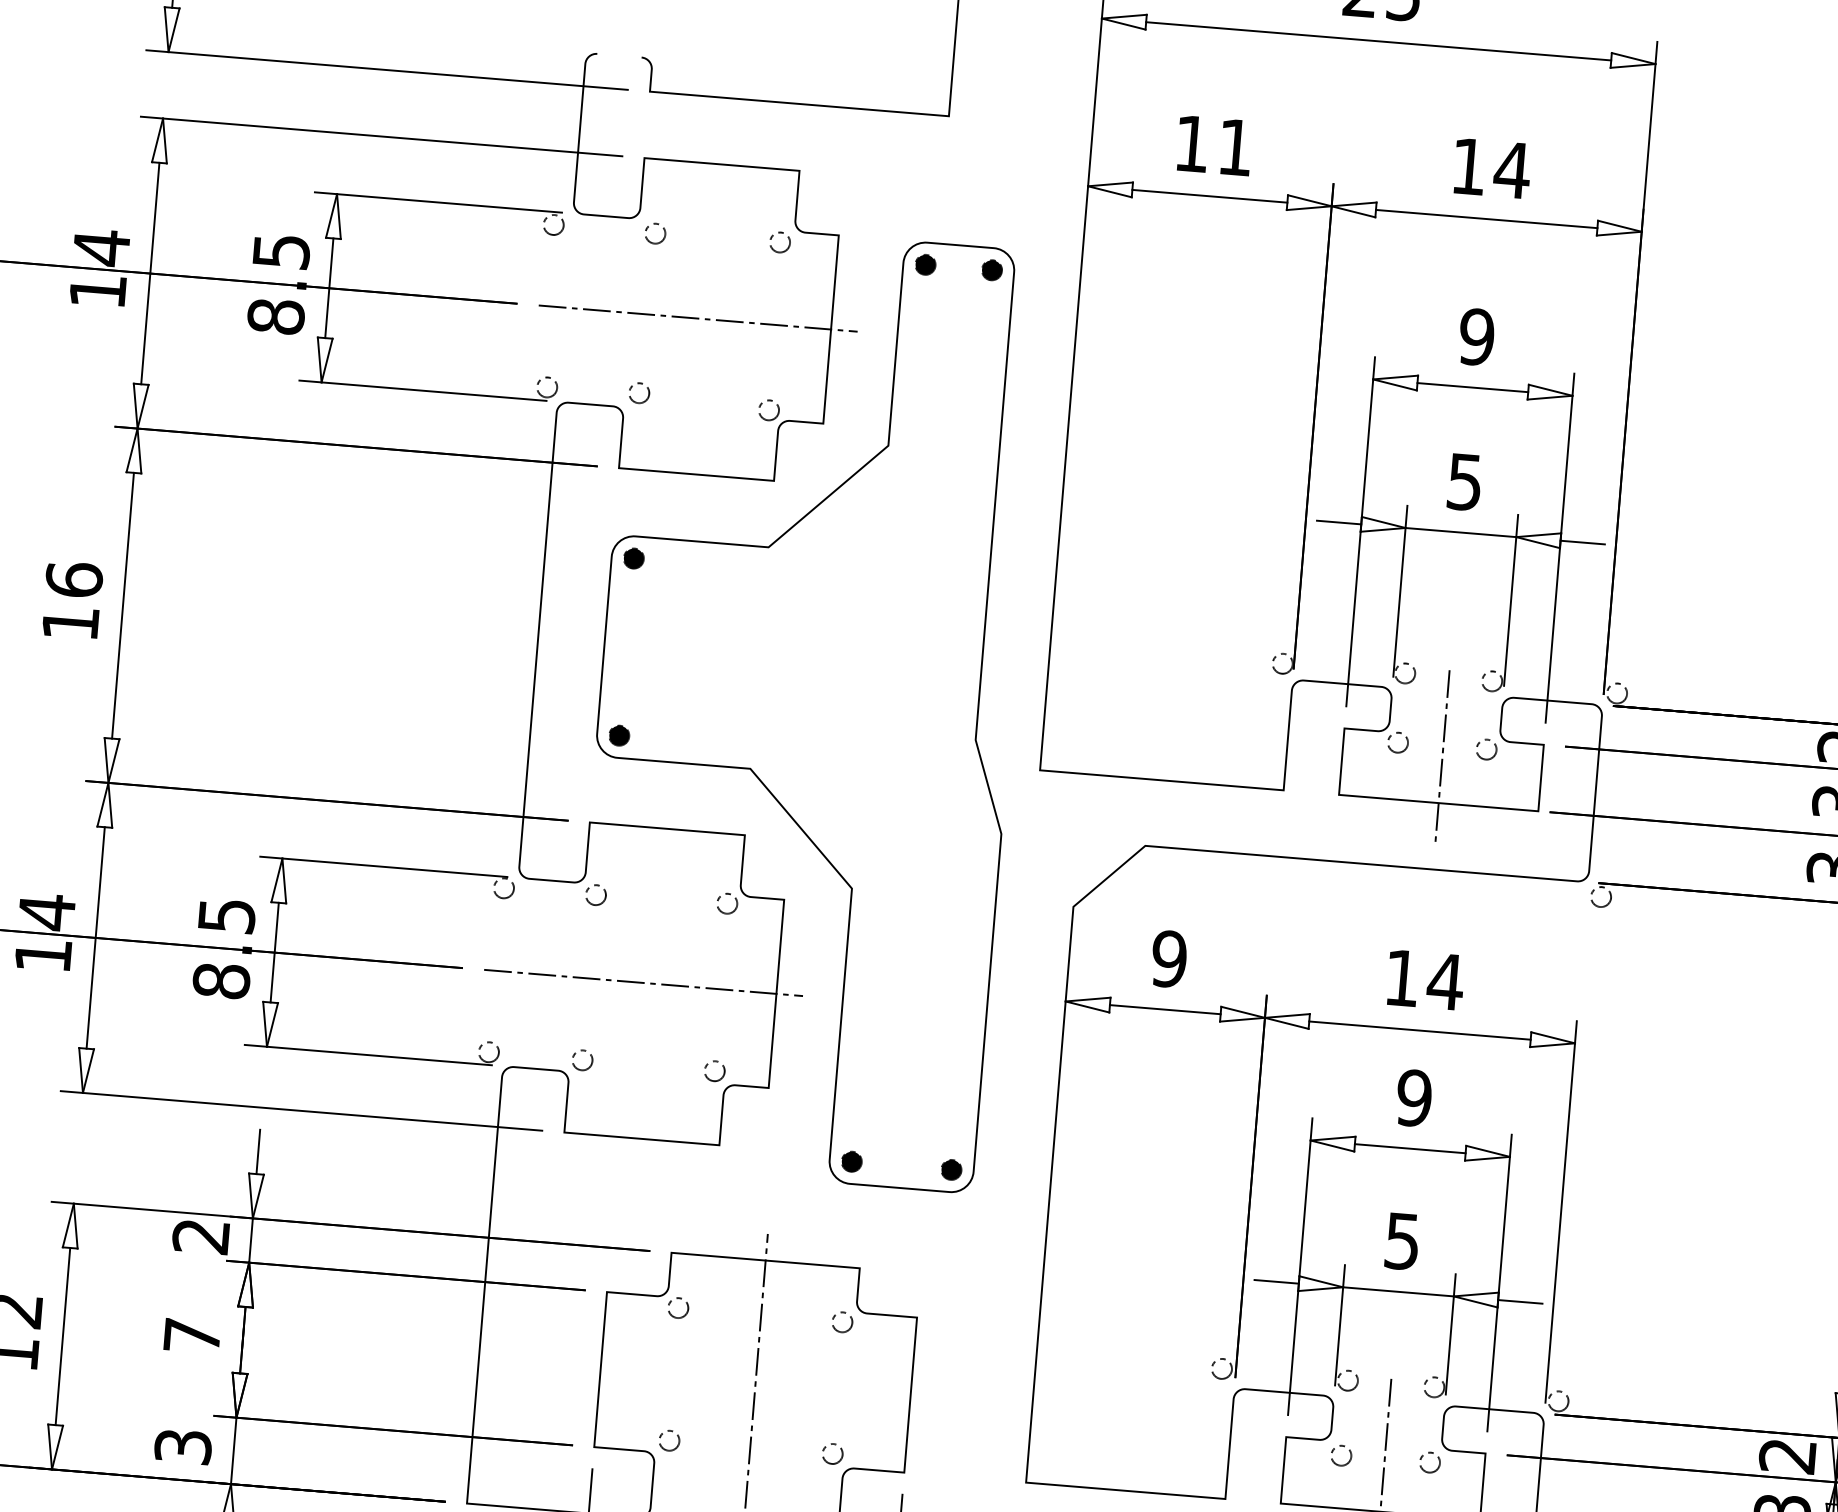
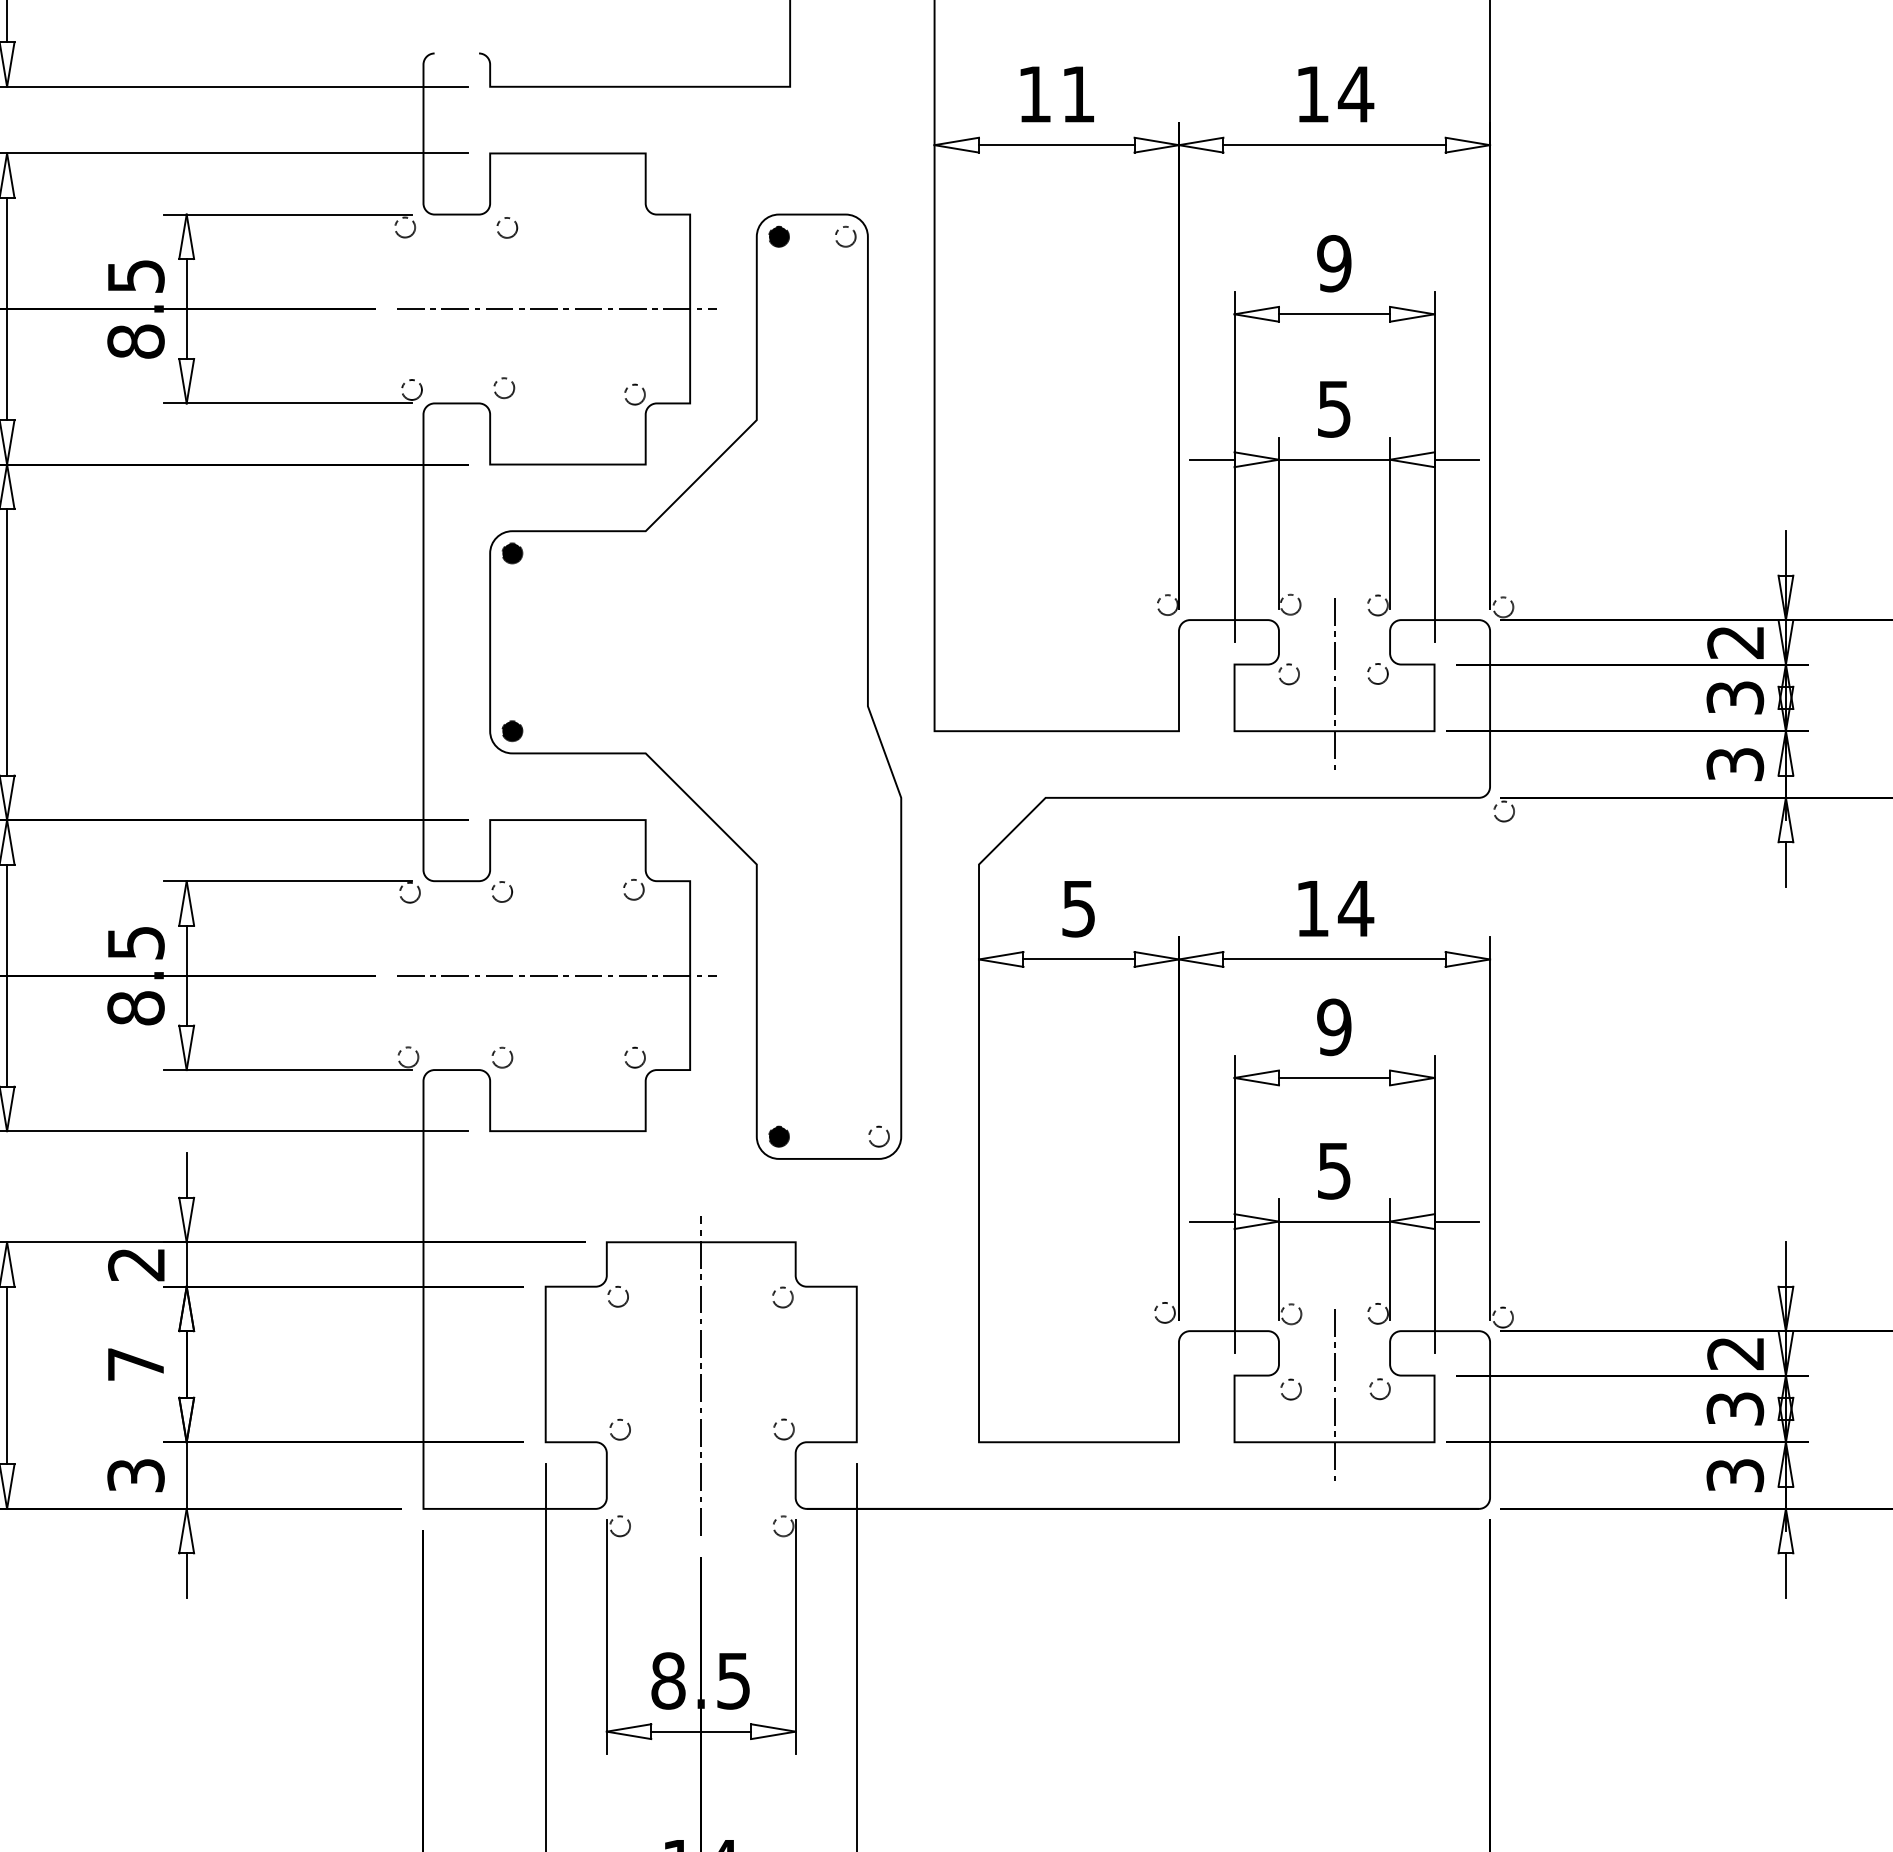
circle: (780, 242) -> (632, 226), removed
fill: (991, 269) -> (845, 236), removed
text: (1169, 958) -> (1078, 908), 9 -> 5
fill: (951, 1169) -> (879, 1136), removed

